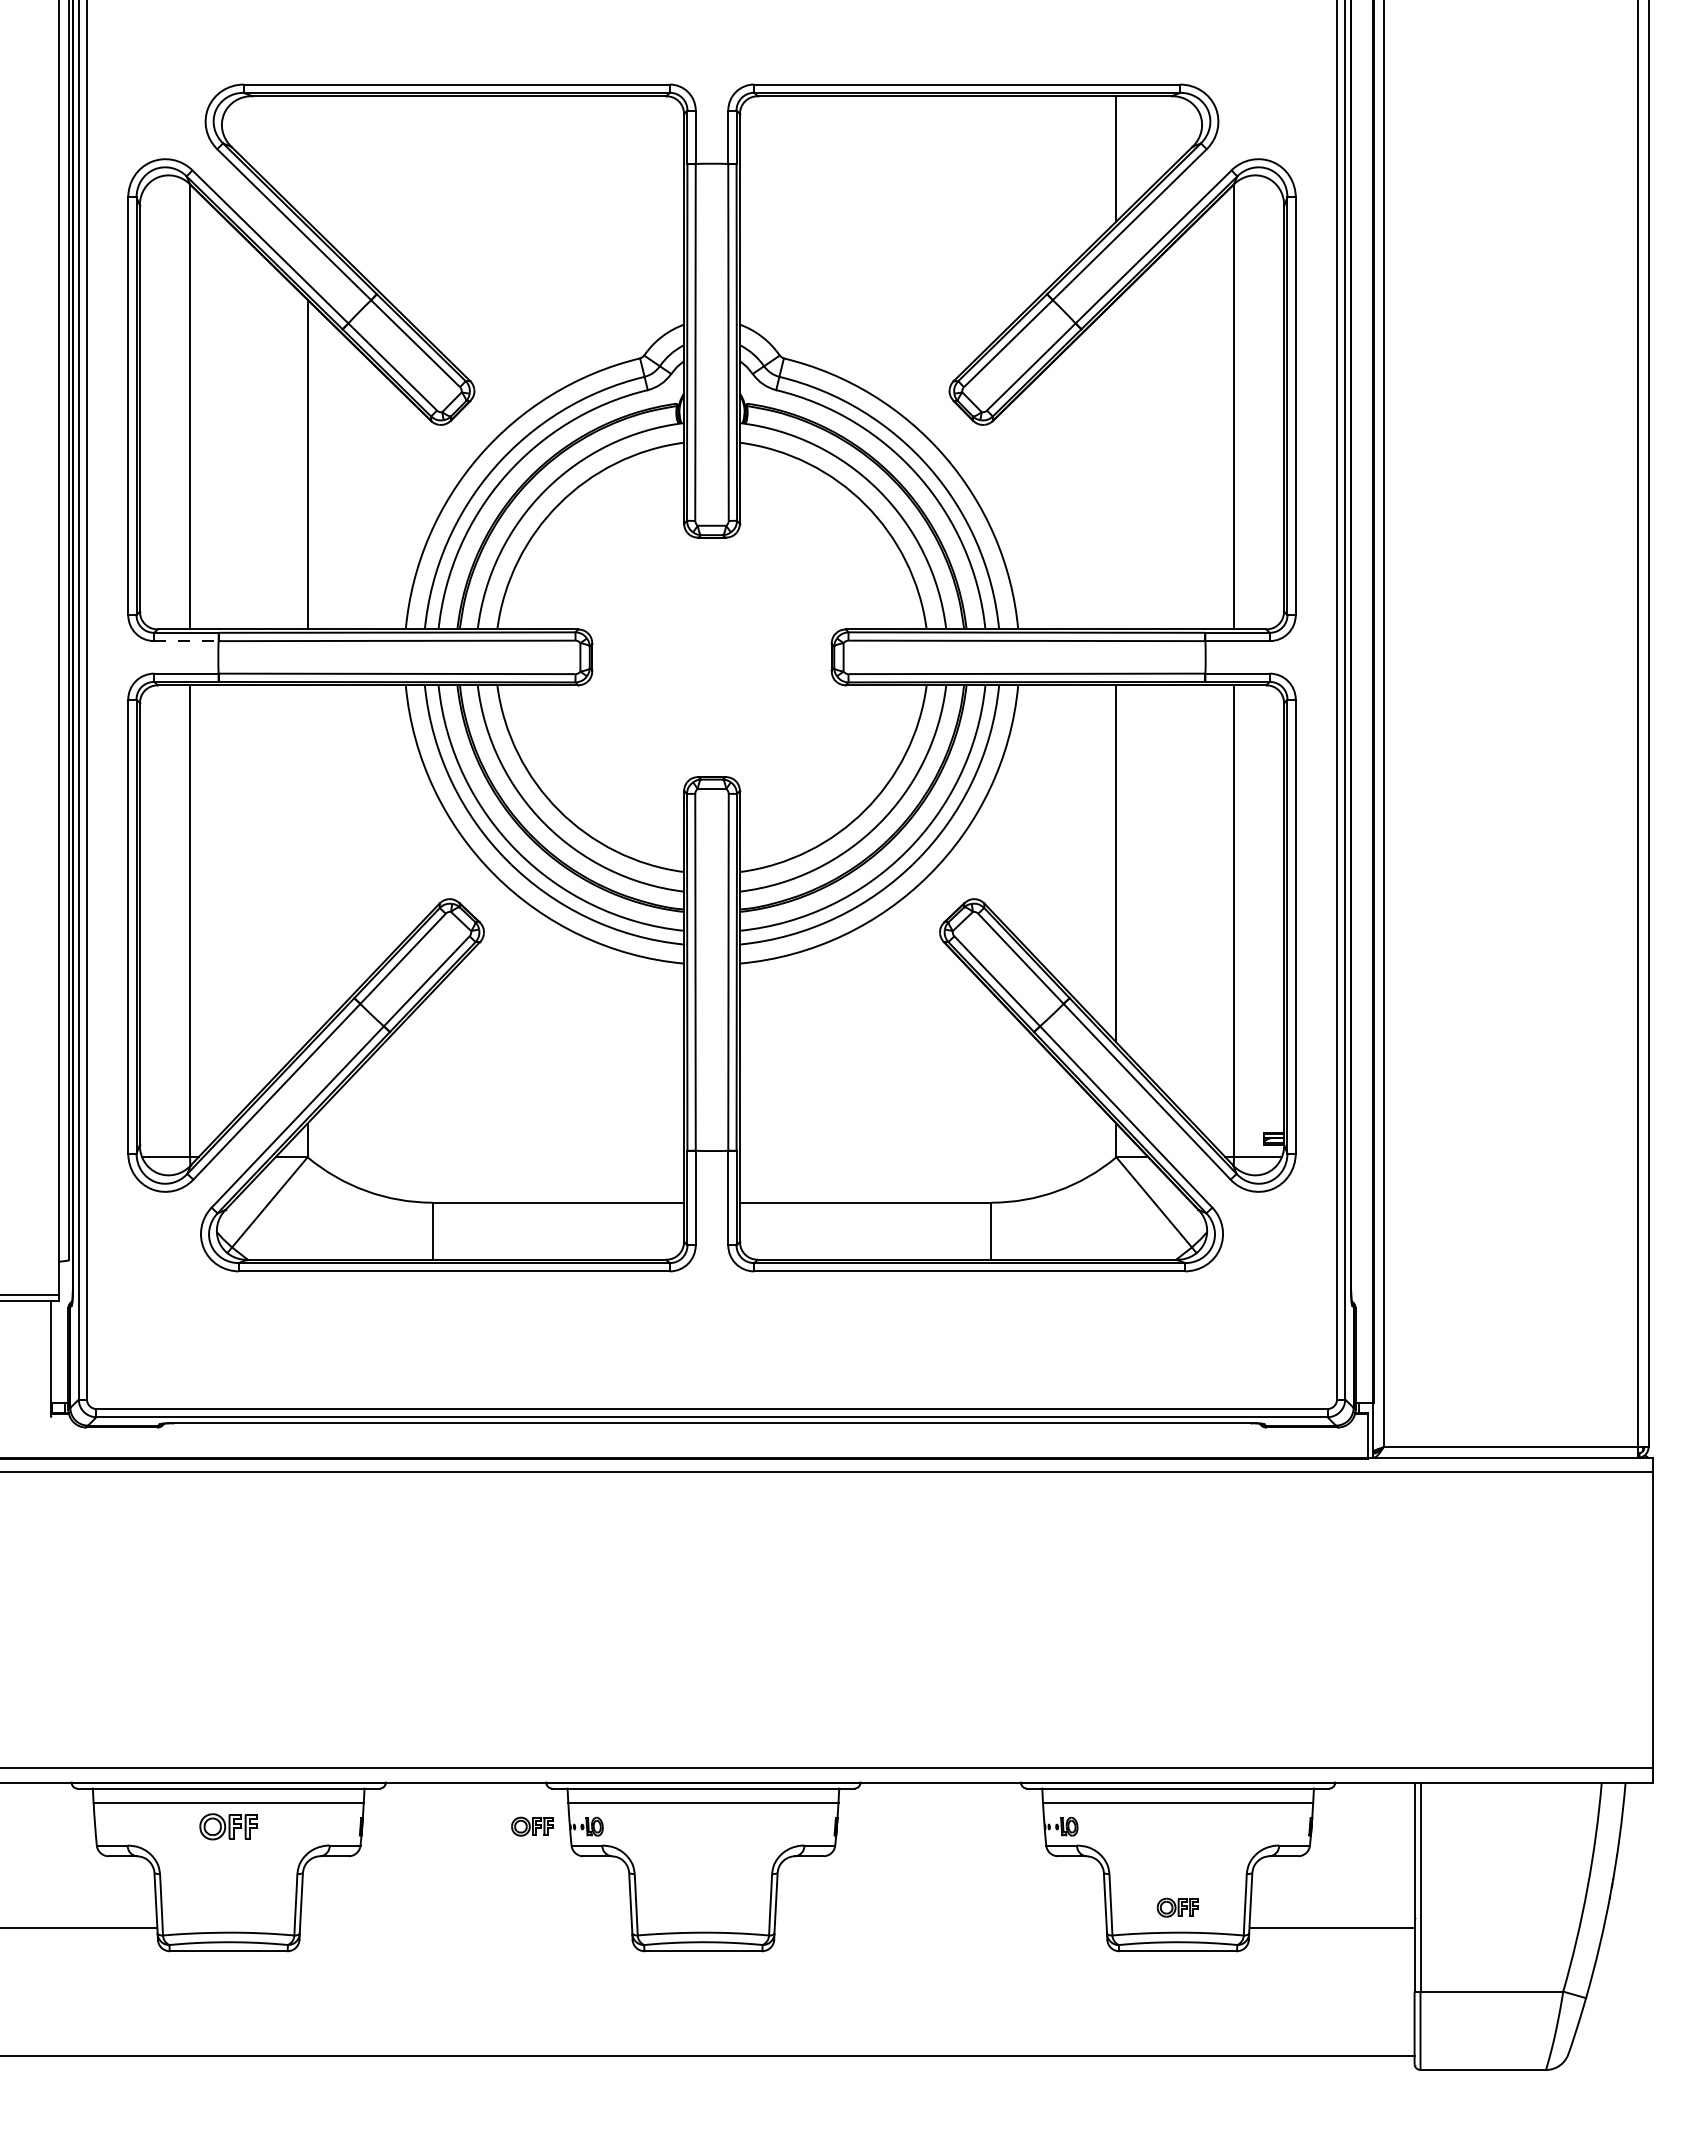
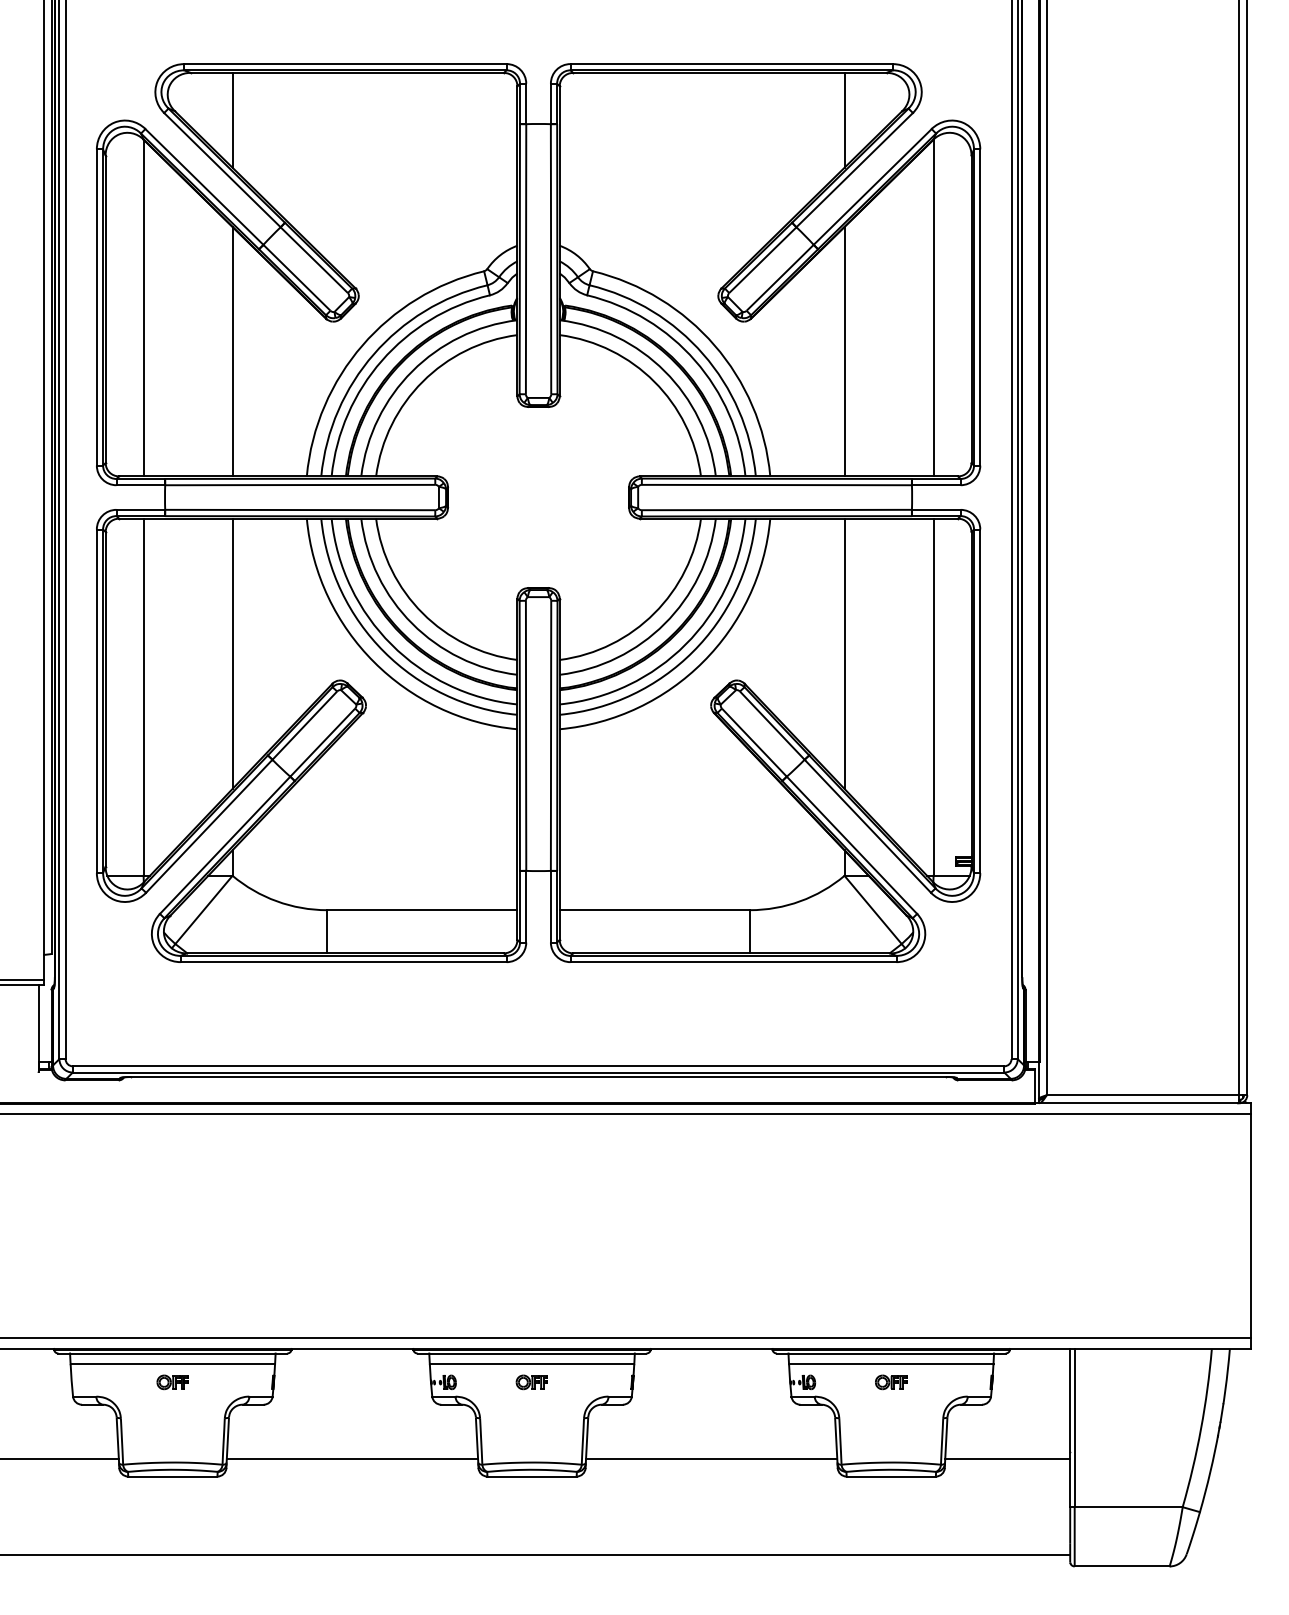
line: (307, 158) -> (232, 120), added
line: (1116, 464) -> (844, 351), added
line: (186, 641) -> (140, 485), dashed -> solid
line: (307, 863) -> (232, 653), added
part: (228, 1826) -> (172, 1382), size x0.71
part: (532, 1826) -> (532, 1382), moved
part: (1177, 1907) -> (890, 1382), moved
line: (466, 1927) -> (352, 1458), added
line: (940, 1927) -> (711, 1458), added

